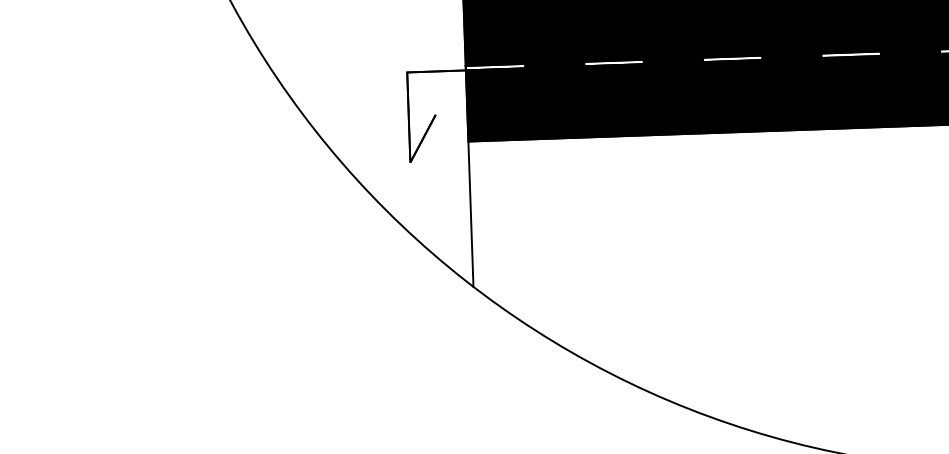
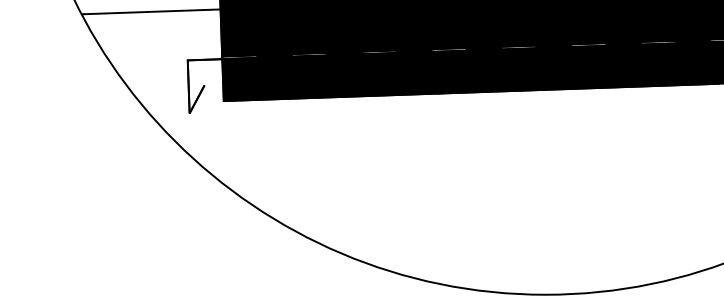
line: (469, 213) -> (224, 143), removed

